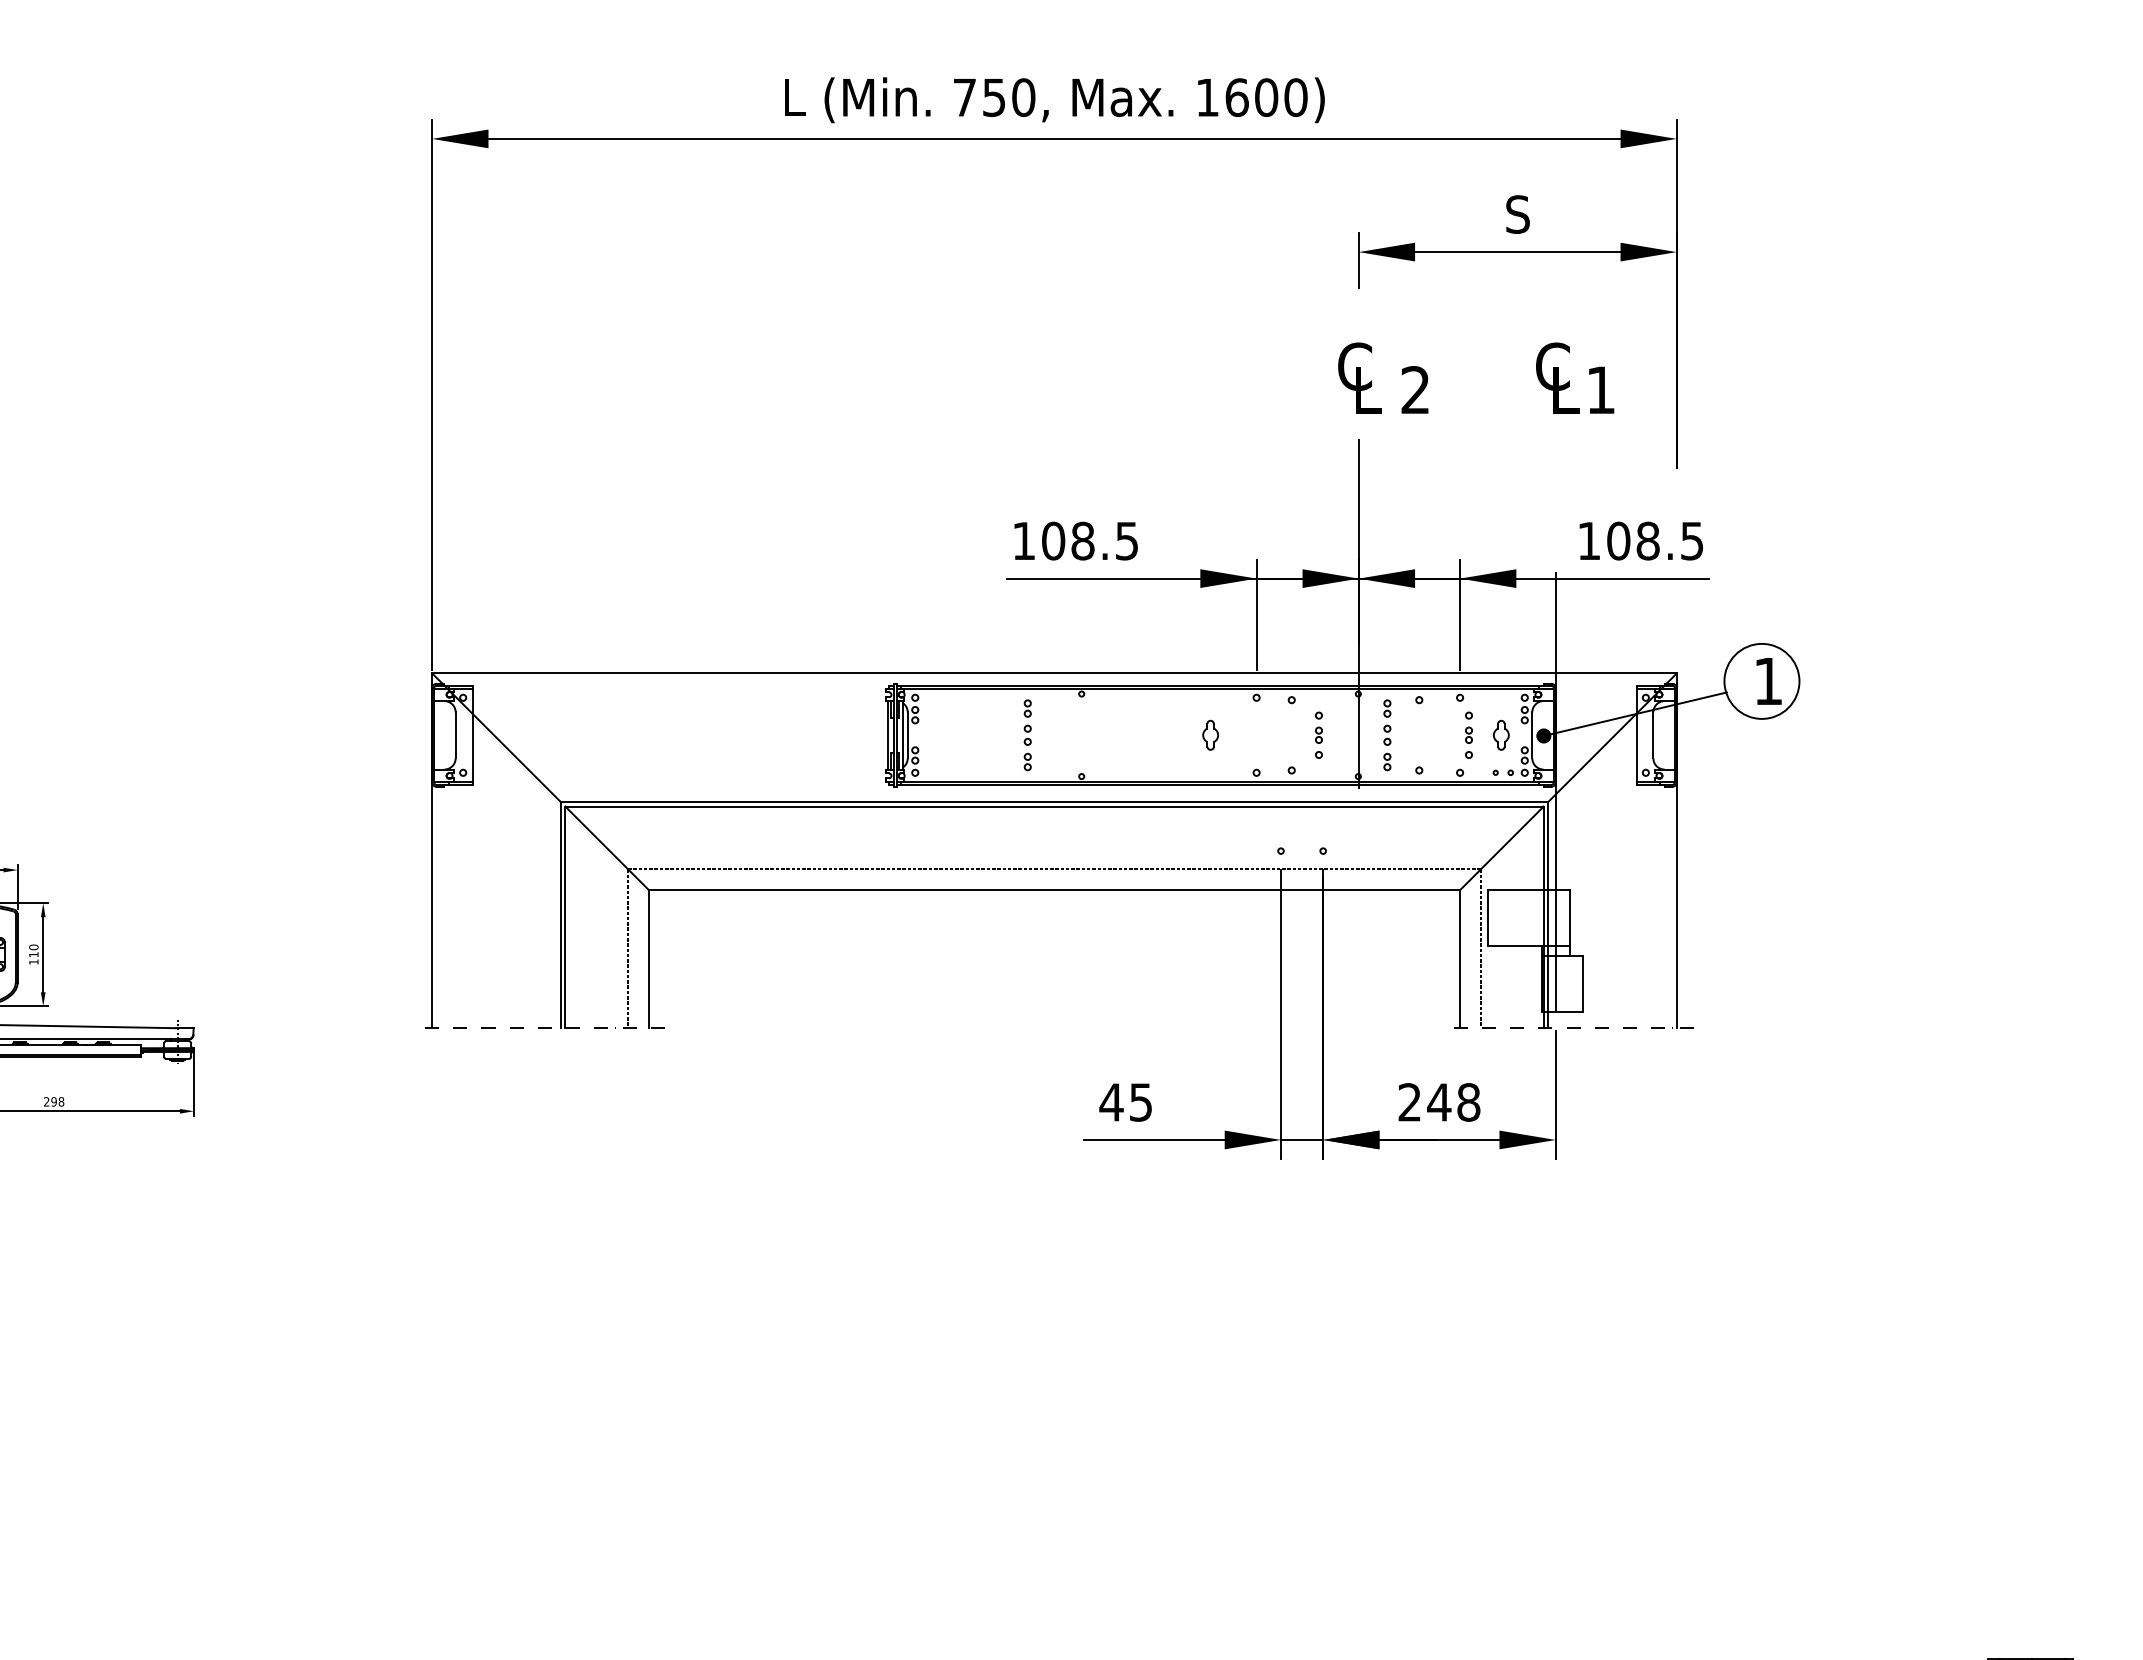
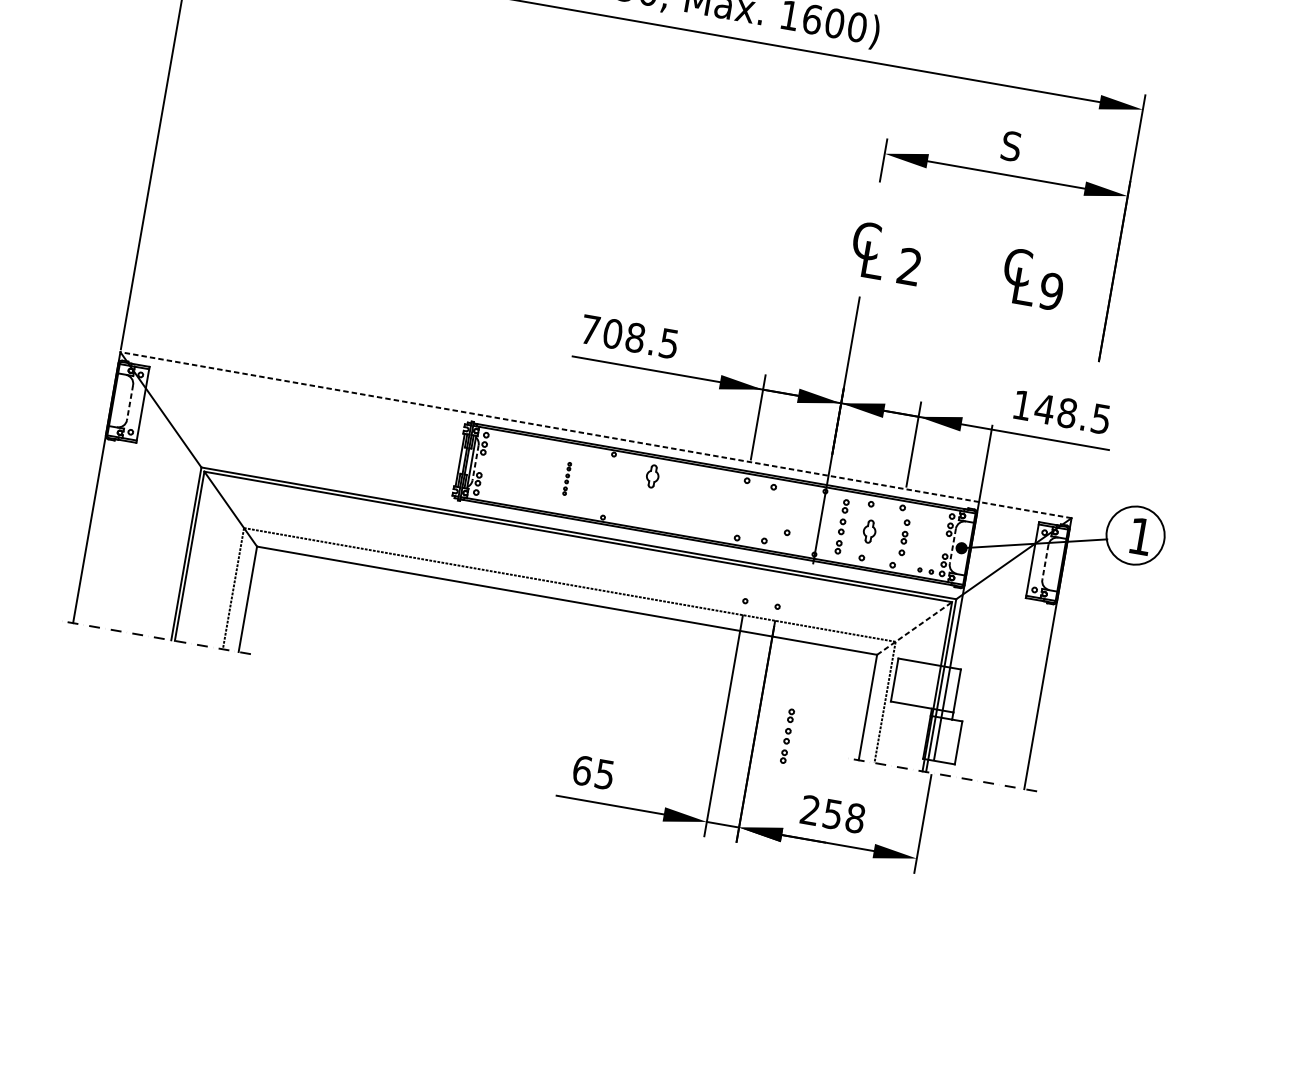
text: (1600, 390) -> (1051, 291), 1 -> 9
text: (1023, 540) -> (590, 329), 108.5 -> 708.5
text: (1618, 540) -> (1044, 408), 108.5 -> 148.5
line: (1054, 673) -> (595, 435), solid -> dashed
part: (1318, 727) -> (790, 511), removed
part: (1210, 734) -> (652, 475), moved
part: (1501, 734) -> (869, 531), moved
line: (455, 735) -> (129, 402), solid -> dashed
line: (907, 735) -> (475, 462), solid -> dashed
part: (1027, 735) -> (567, 479), size x0.6
line: (1532, 735) -> (953, 546), solid -> dashed
line: (1653, 735) -> (1045, 562), solid -> dashed
line: (1502, 847) -> (915, 627), solid -> dashed
part: (1364, 1013) -> (787, 736), added
text: (1111, 1102) -> (582, 770), 45 -> 65
text: (1439, 1102) -> (832, 814), 248 -> 258

